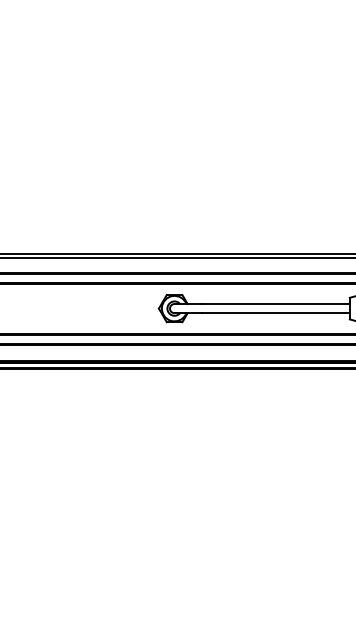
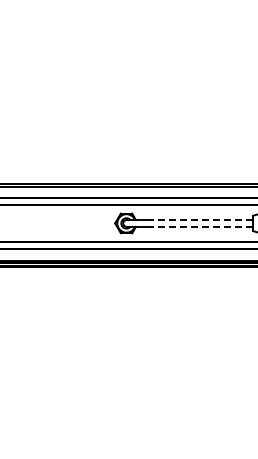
line: (276, 304) -> (200, 220), solid -> dashed
line: (276, 312) -> (200, 226), solid -> dashed

